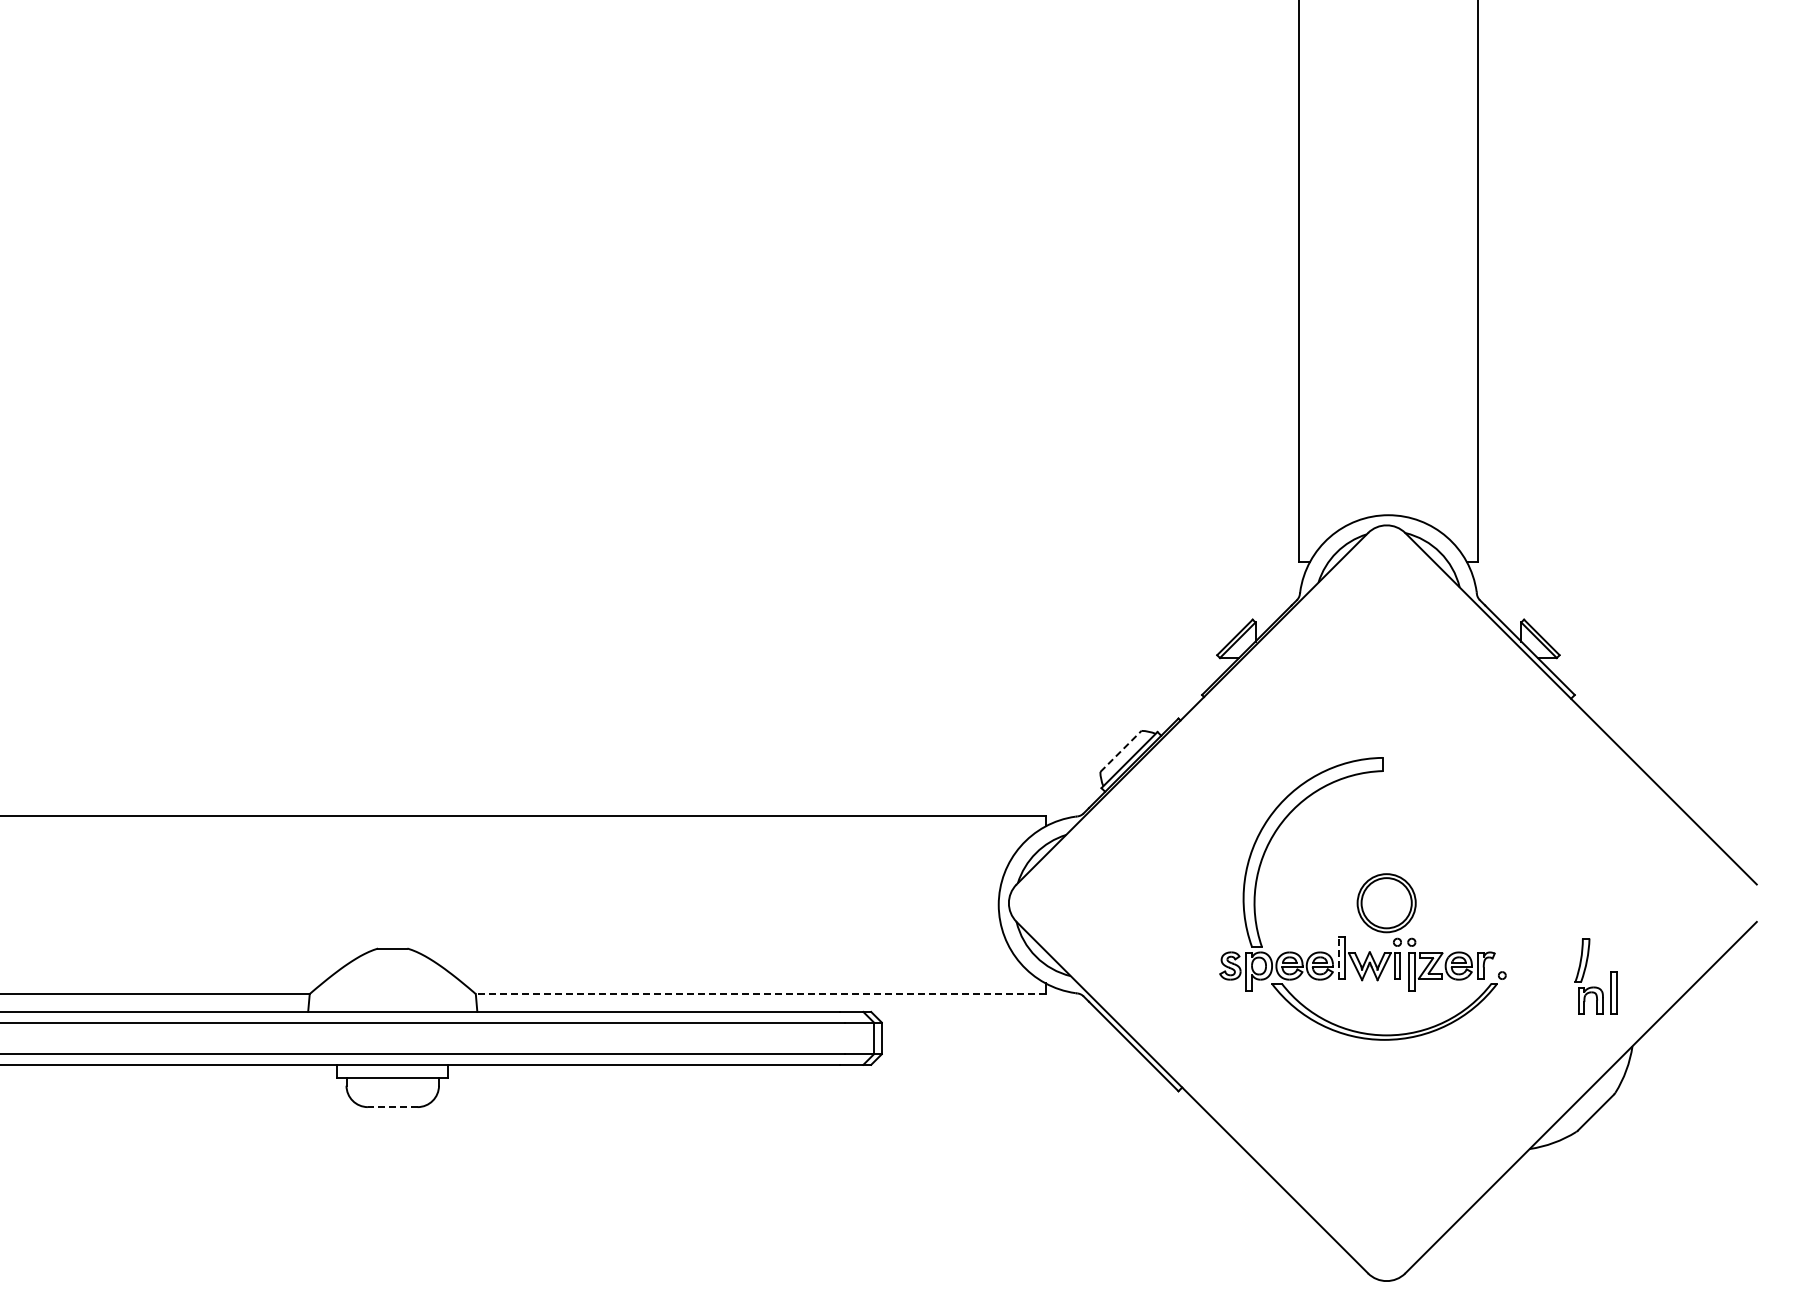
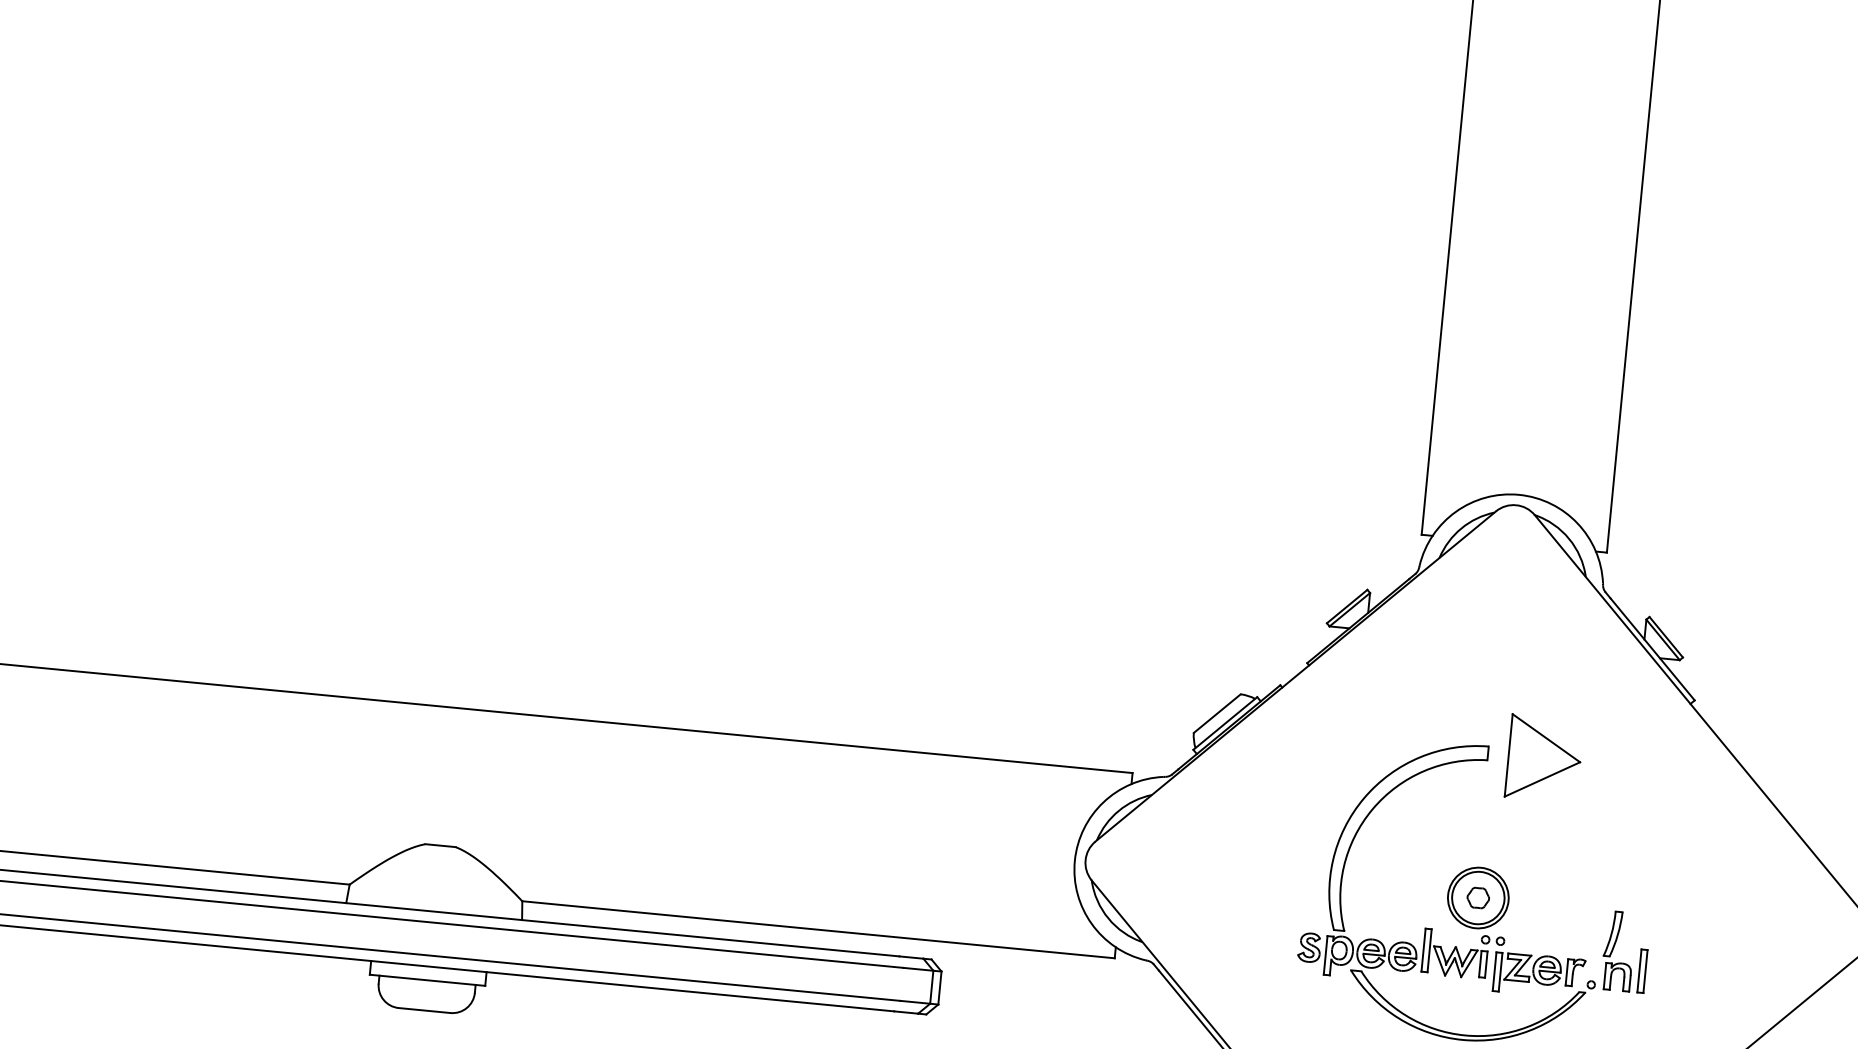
line: (1121, 751) -> (1217, 713), dashed -> solid
part: (1436, 764) -> (1544, 758), added
part: (1386, 902) -> (1478, 897), added
line: (1339, 957) -> (1423, 949), dashed -> solid
part: (1595, 986) -> (1624, 962), moved
line: (760, 994) -> (818, 930), dashed -> solid
line: (392, 1107) -> (424, 1010), dashed -> solid

